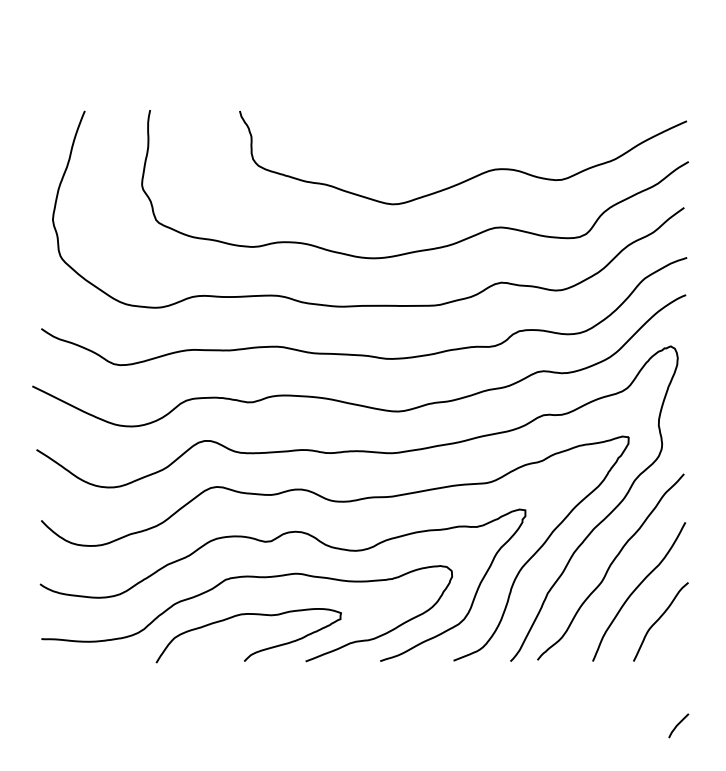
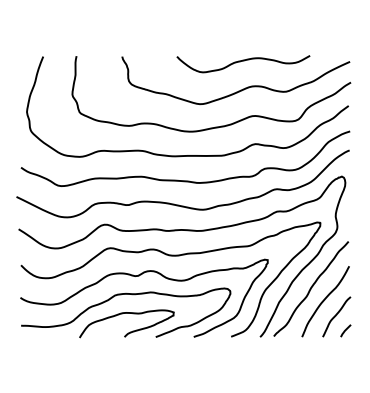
curve: (477, 120) -> (243, 61), added
line: (677, 725) -> (345, 330), moved

